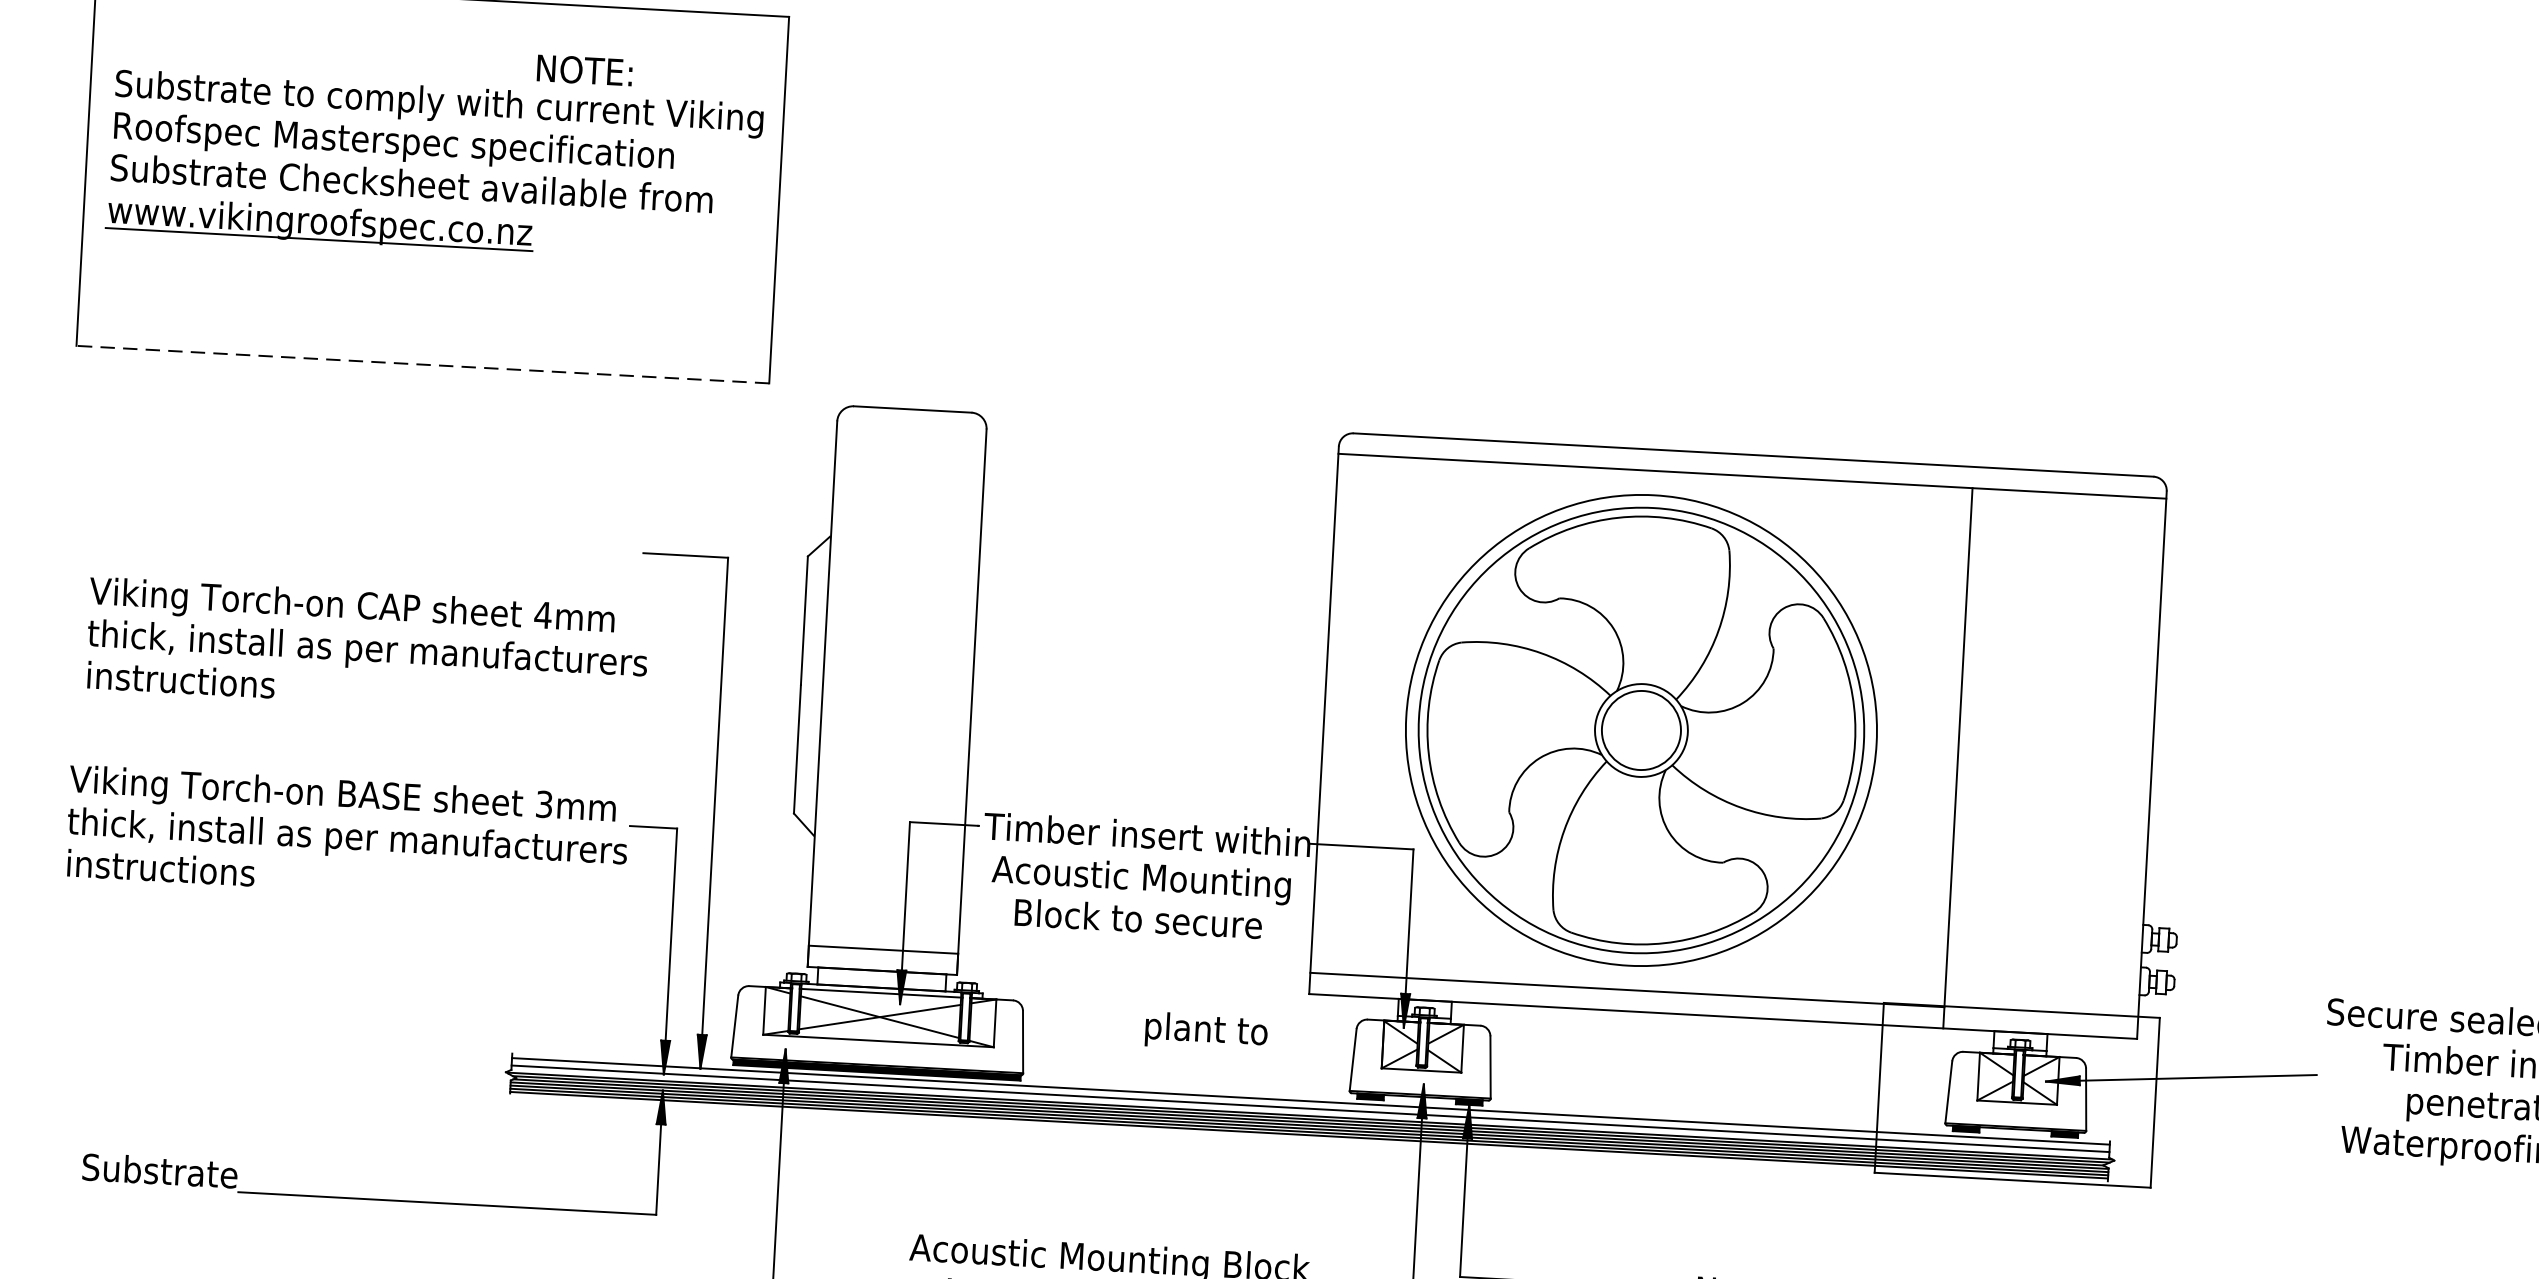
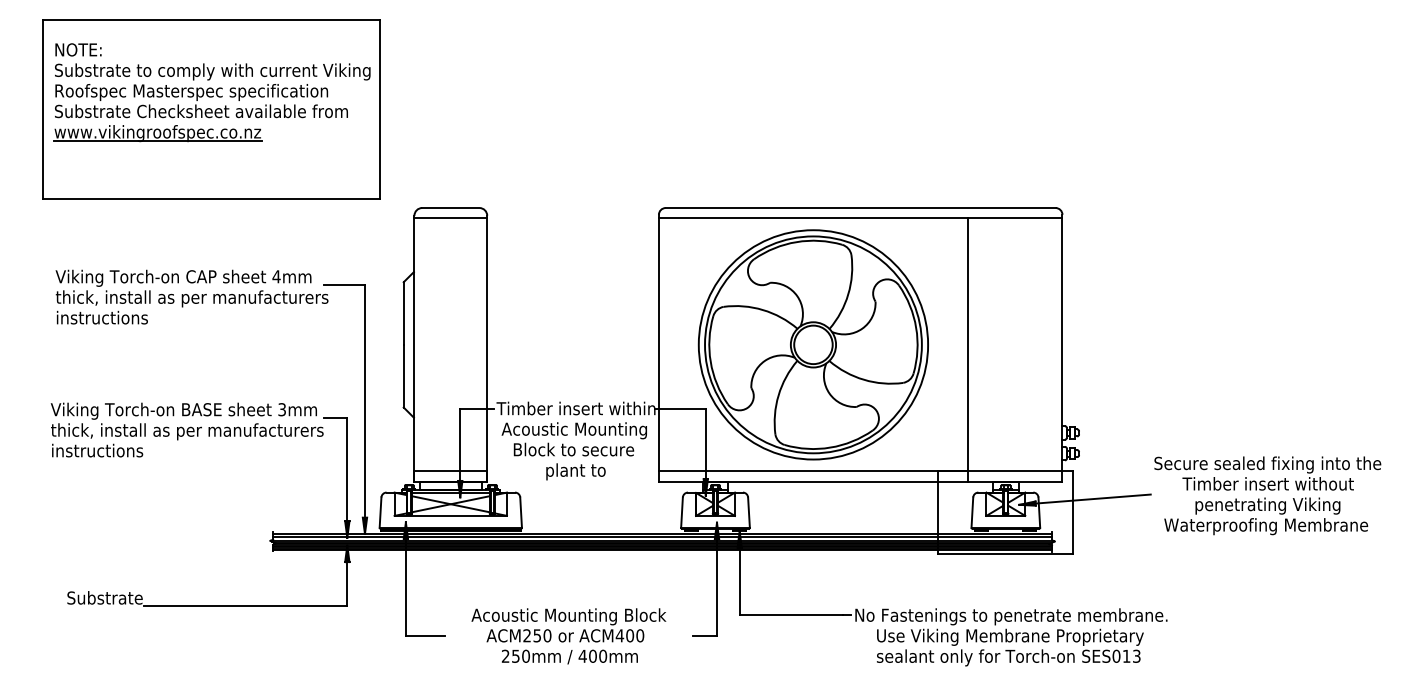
text: (584, 69) -> (78, 49), moved
line: (422, 365) -> (211, 199), dashed -> solid
line: (910, 430) -> (450, 218), added
text: (366, 646) -> (191, 296), moved
text: (1205, 1031) -> (575, 471), moved

